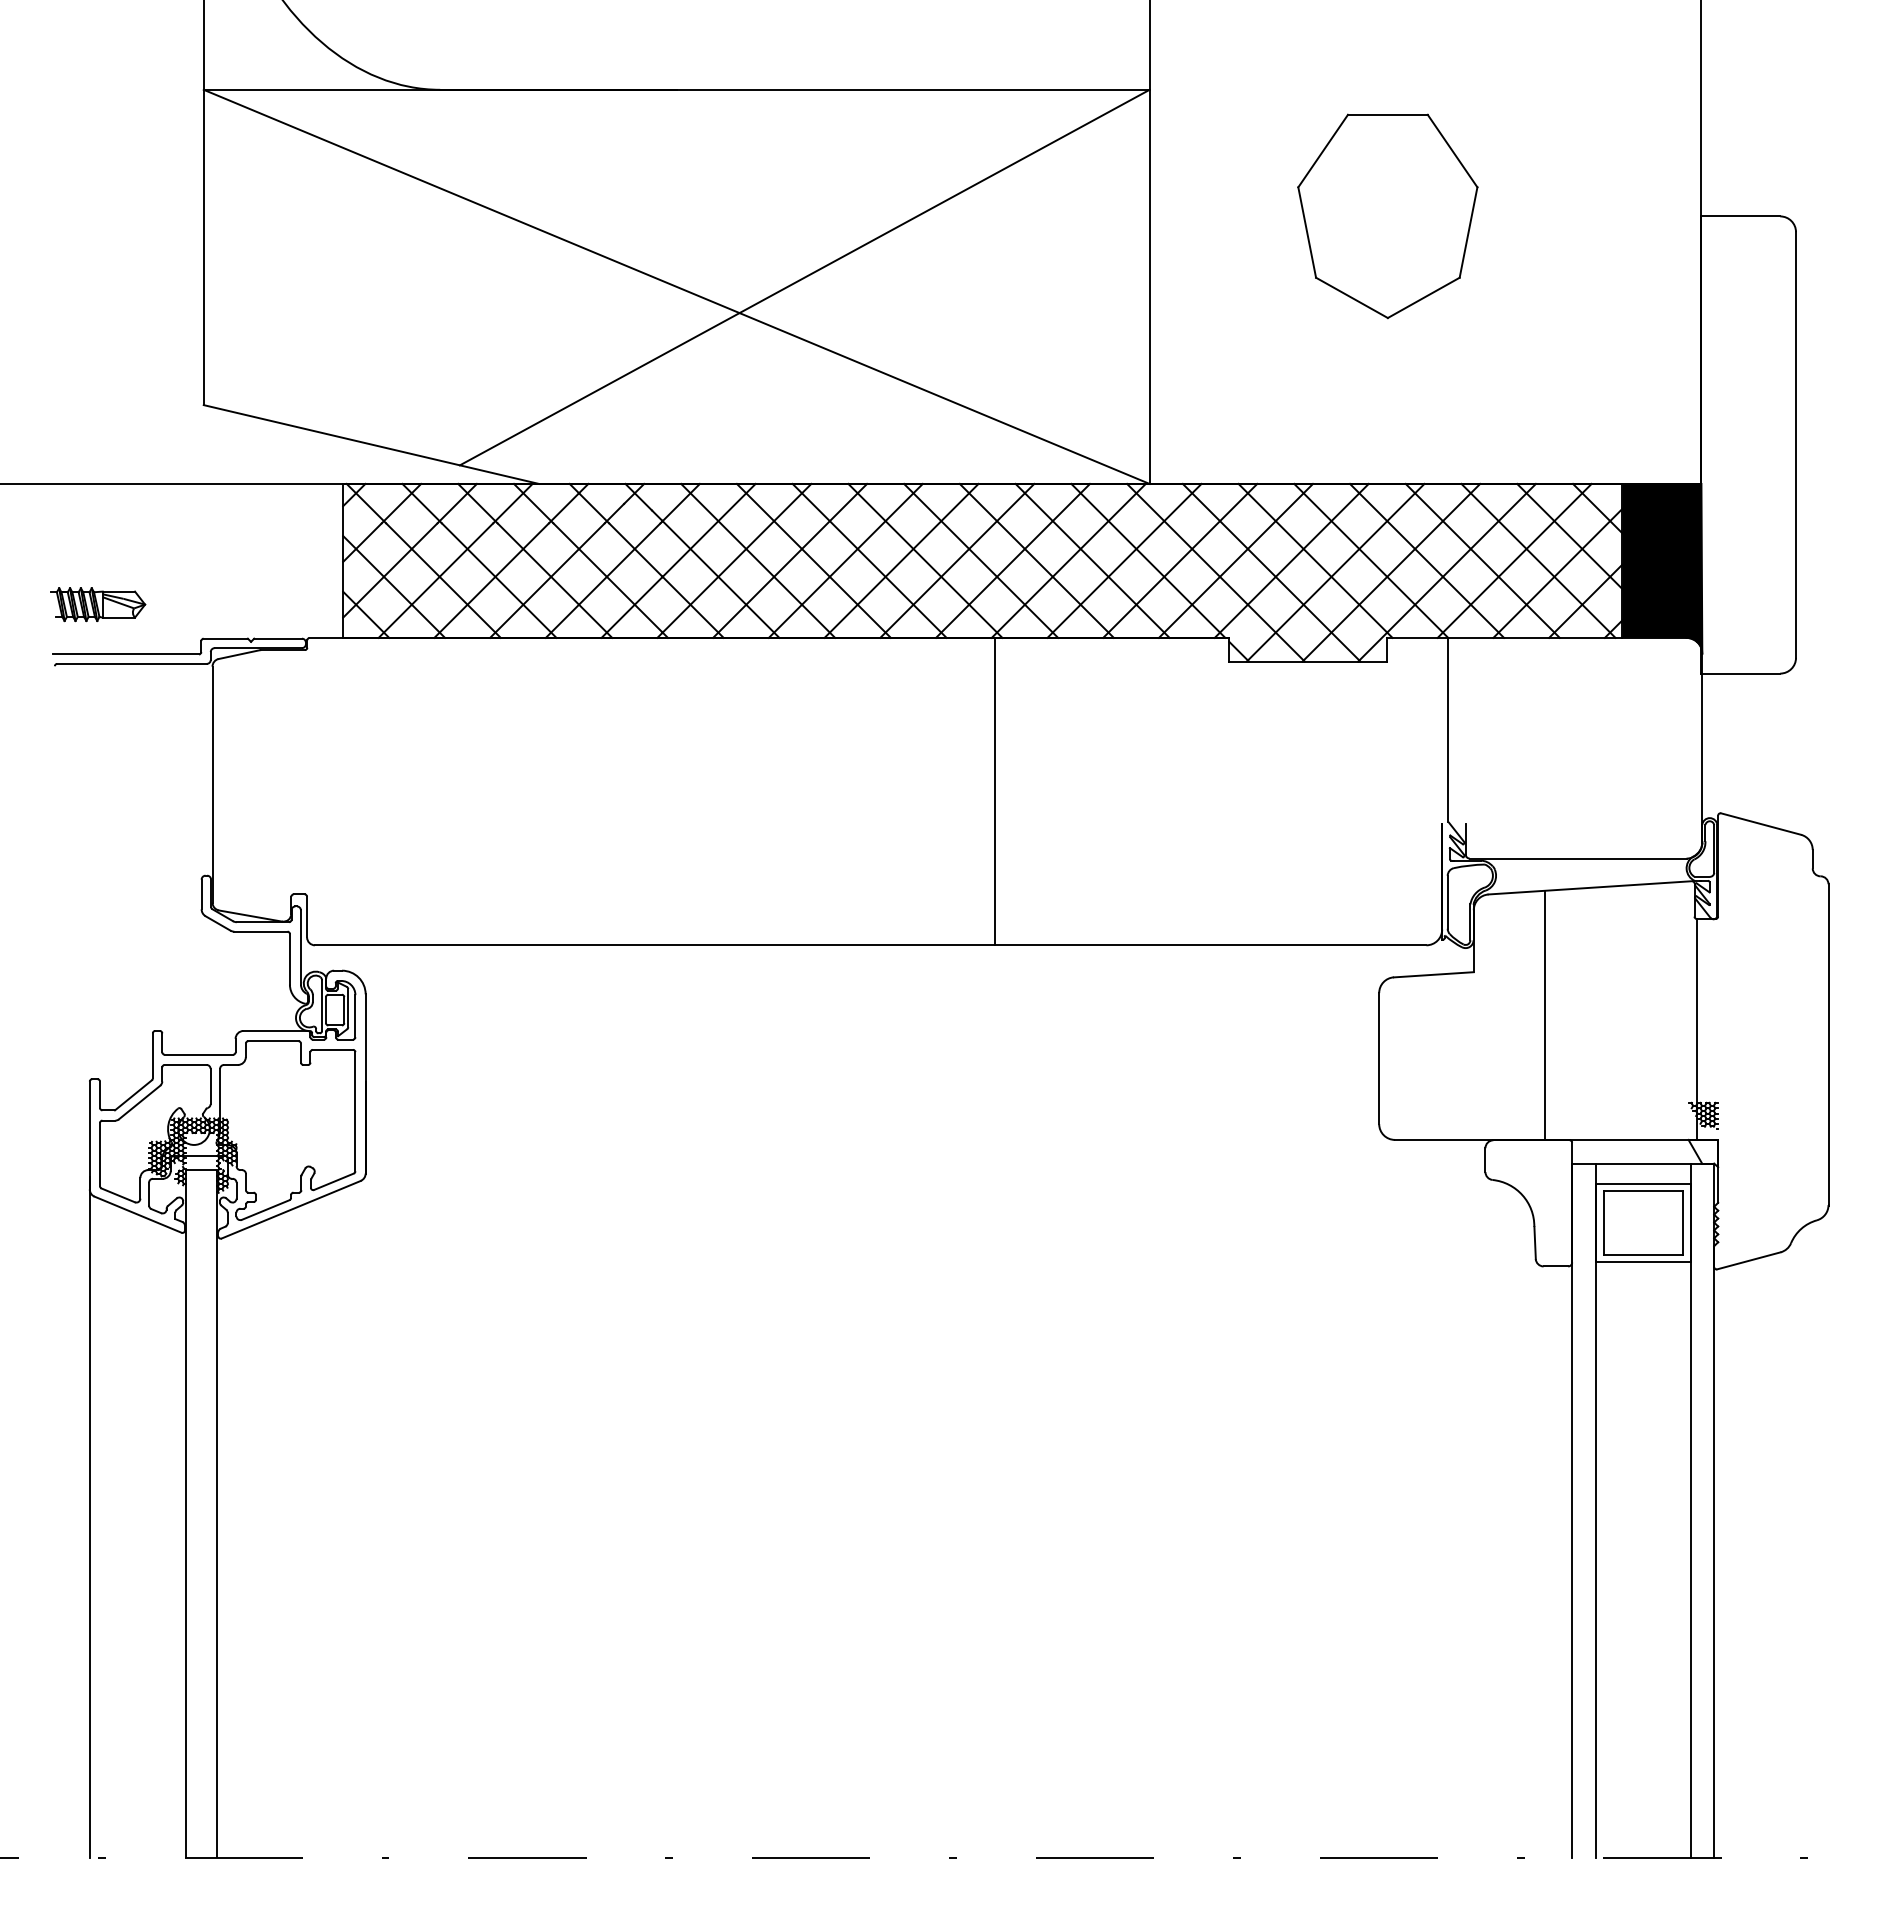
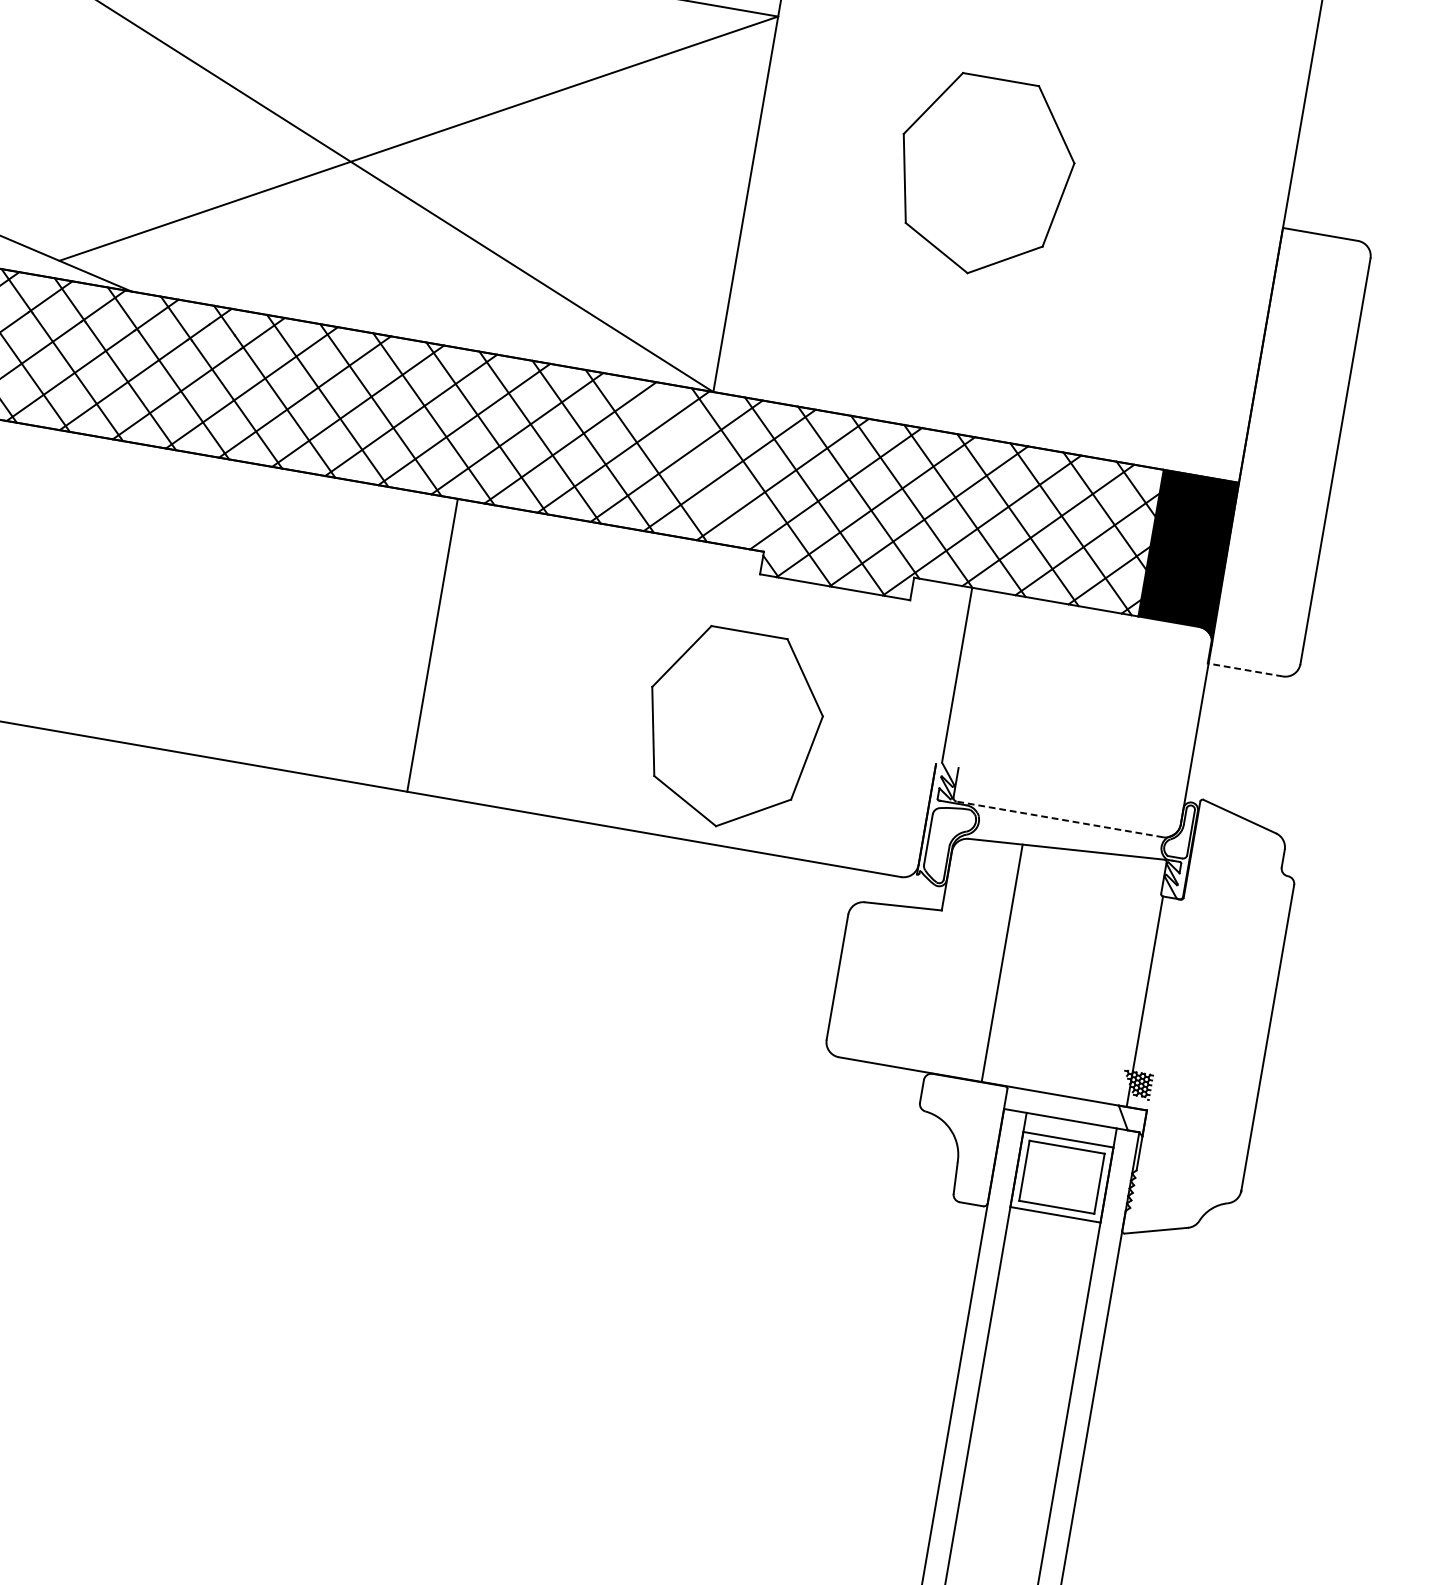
line: (1148, 560) -> (699, 464), removed
line: (1740, 673) -> (1245, 669), solid -> dashed
line: (995, 791) -> (433, 645), moved
part: (1228, 824) -> (732, 729), added
line: (1577, 858) -> (1059, 819), solid -> dashed

